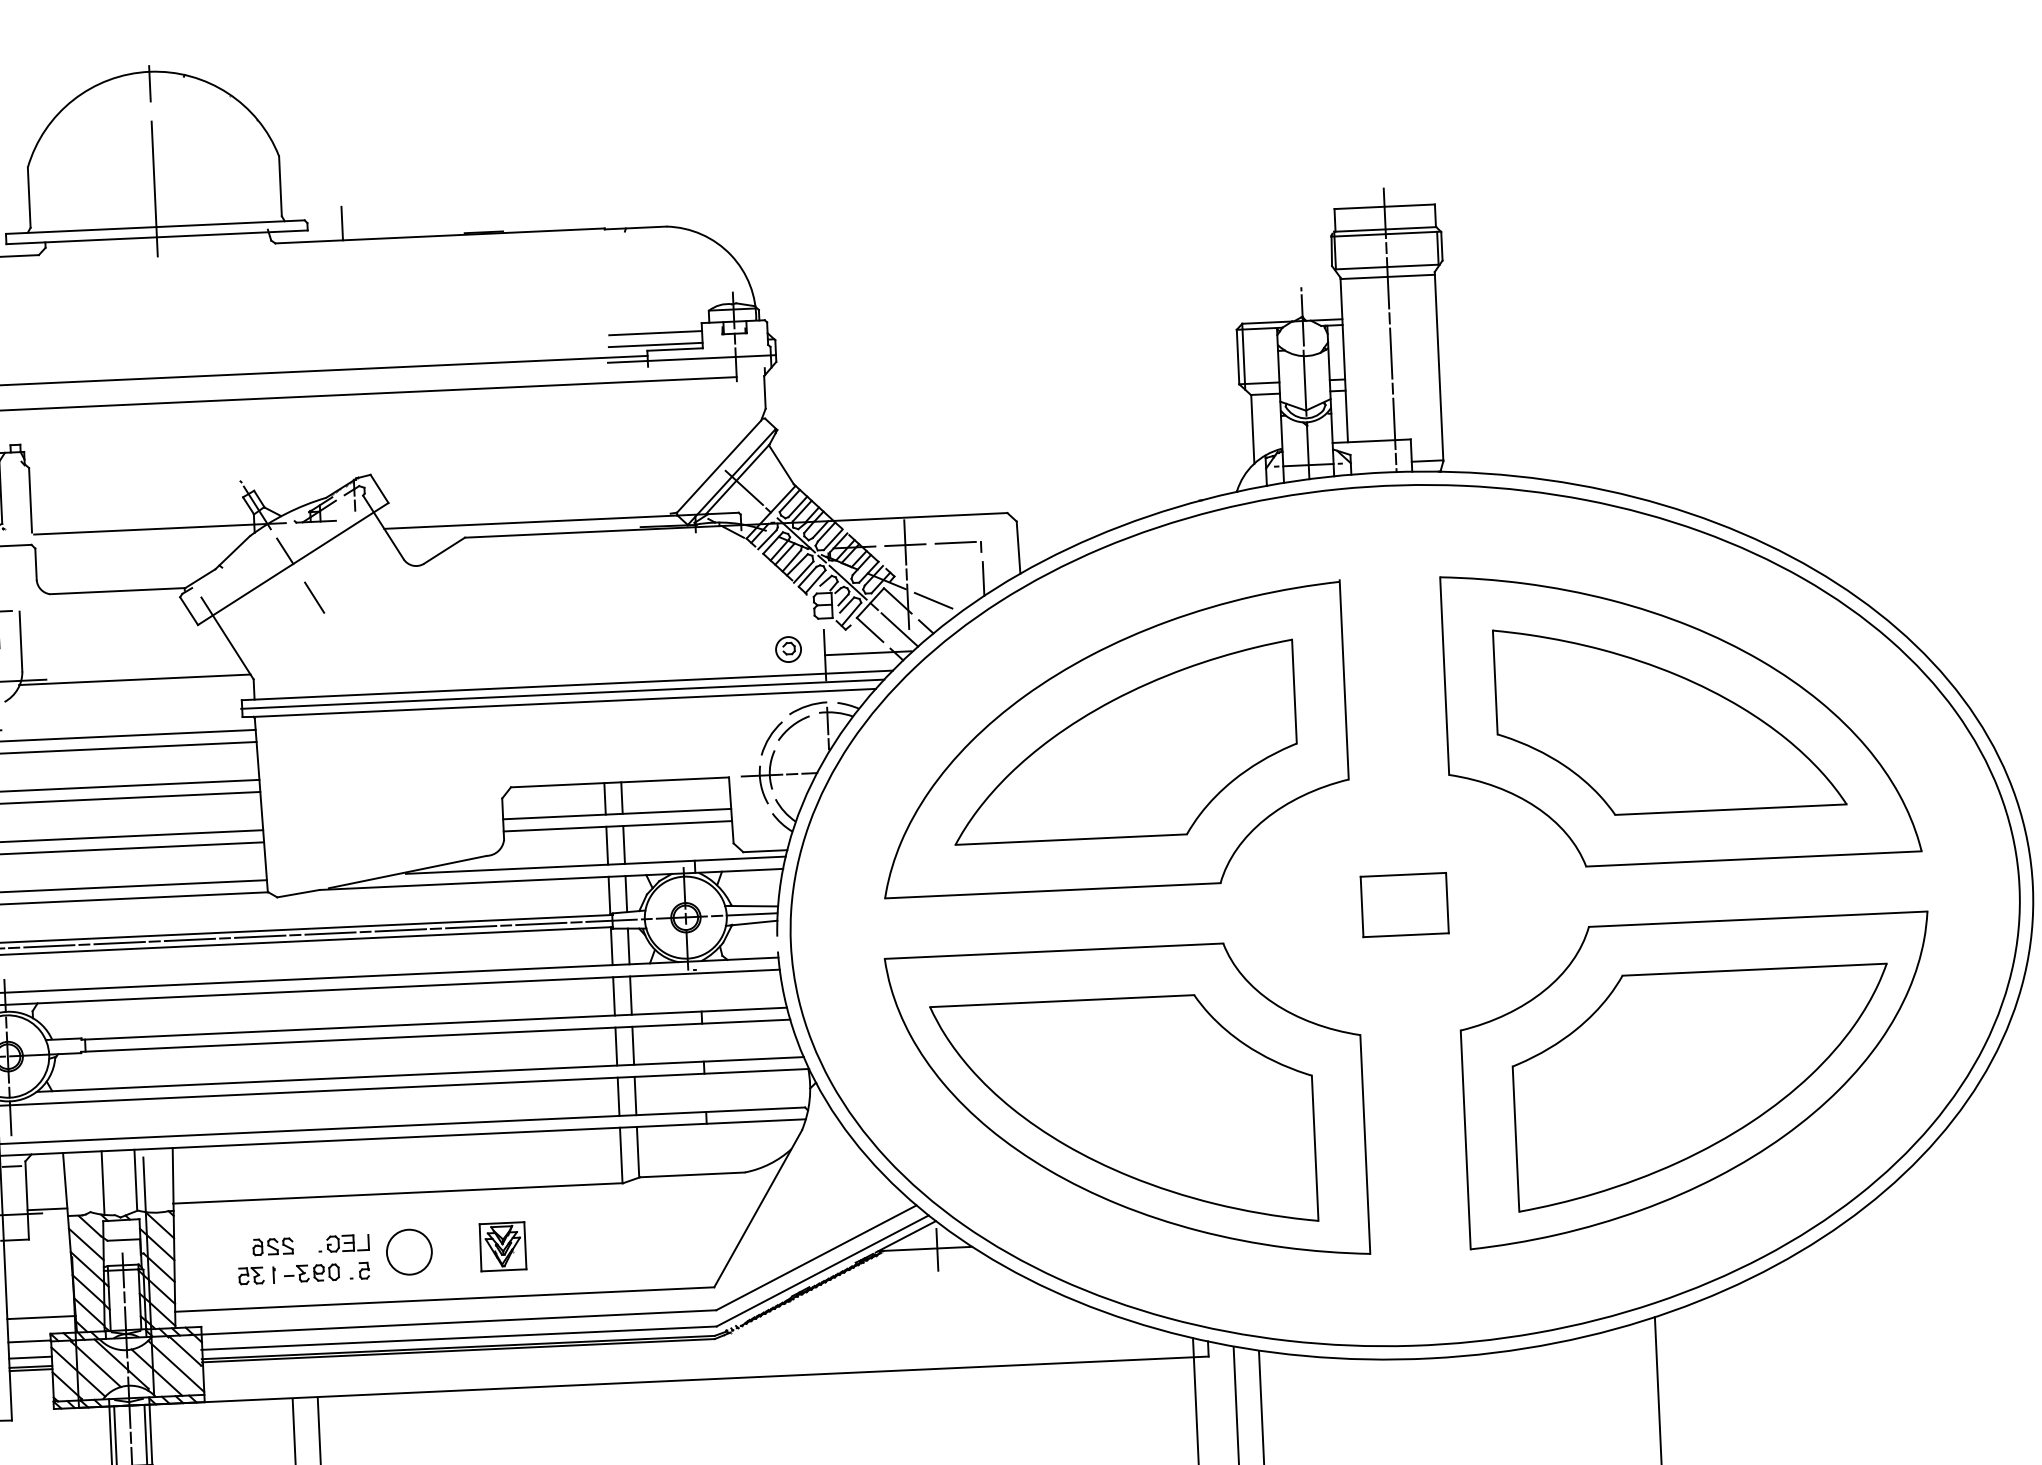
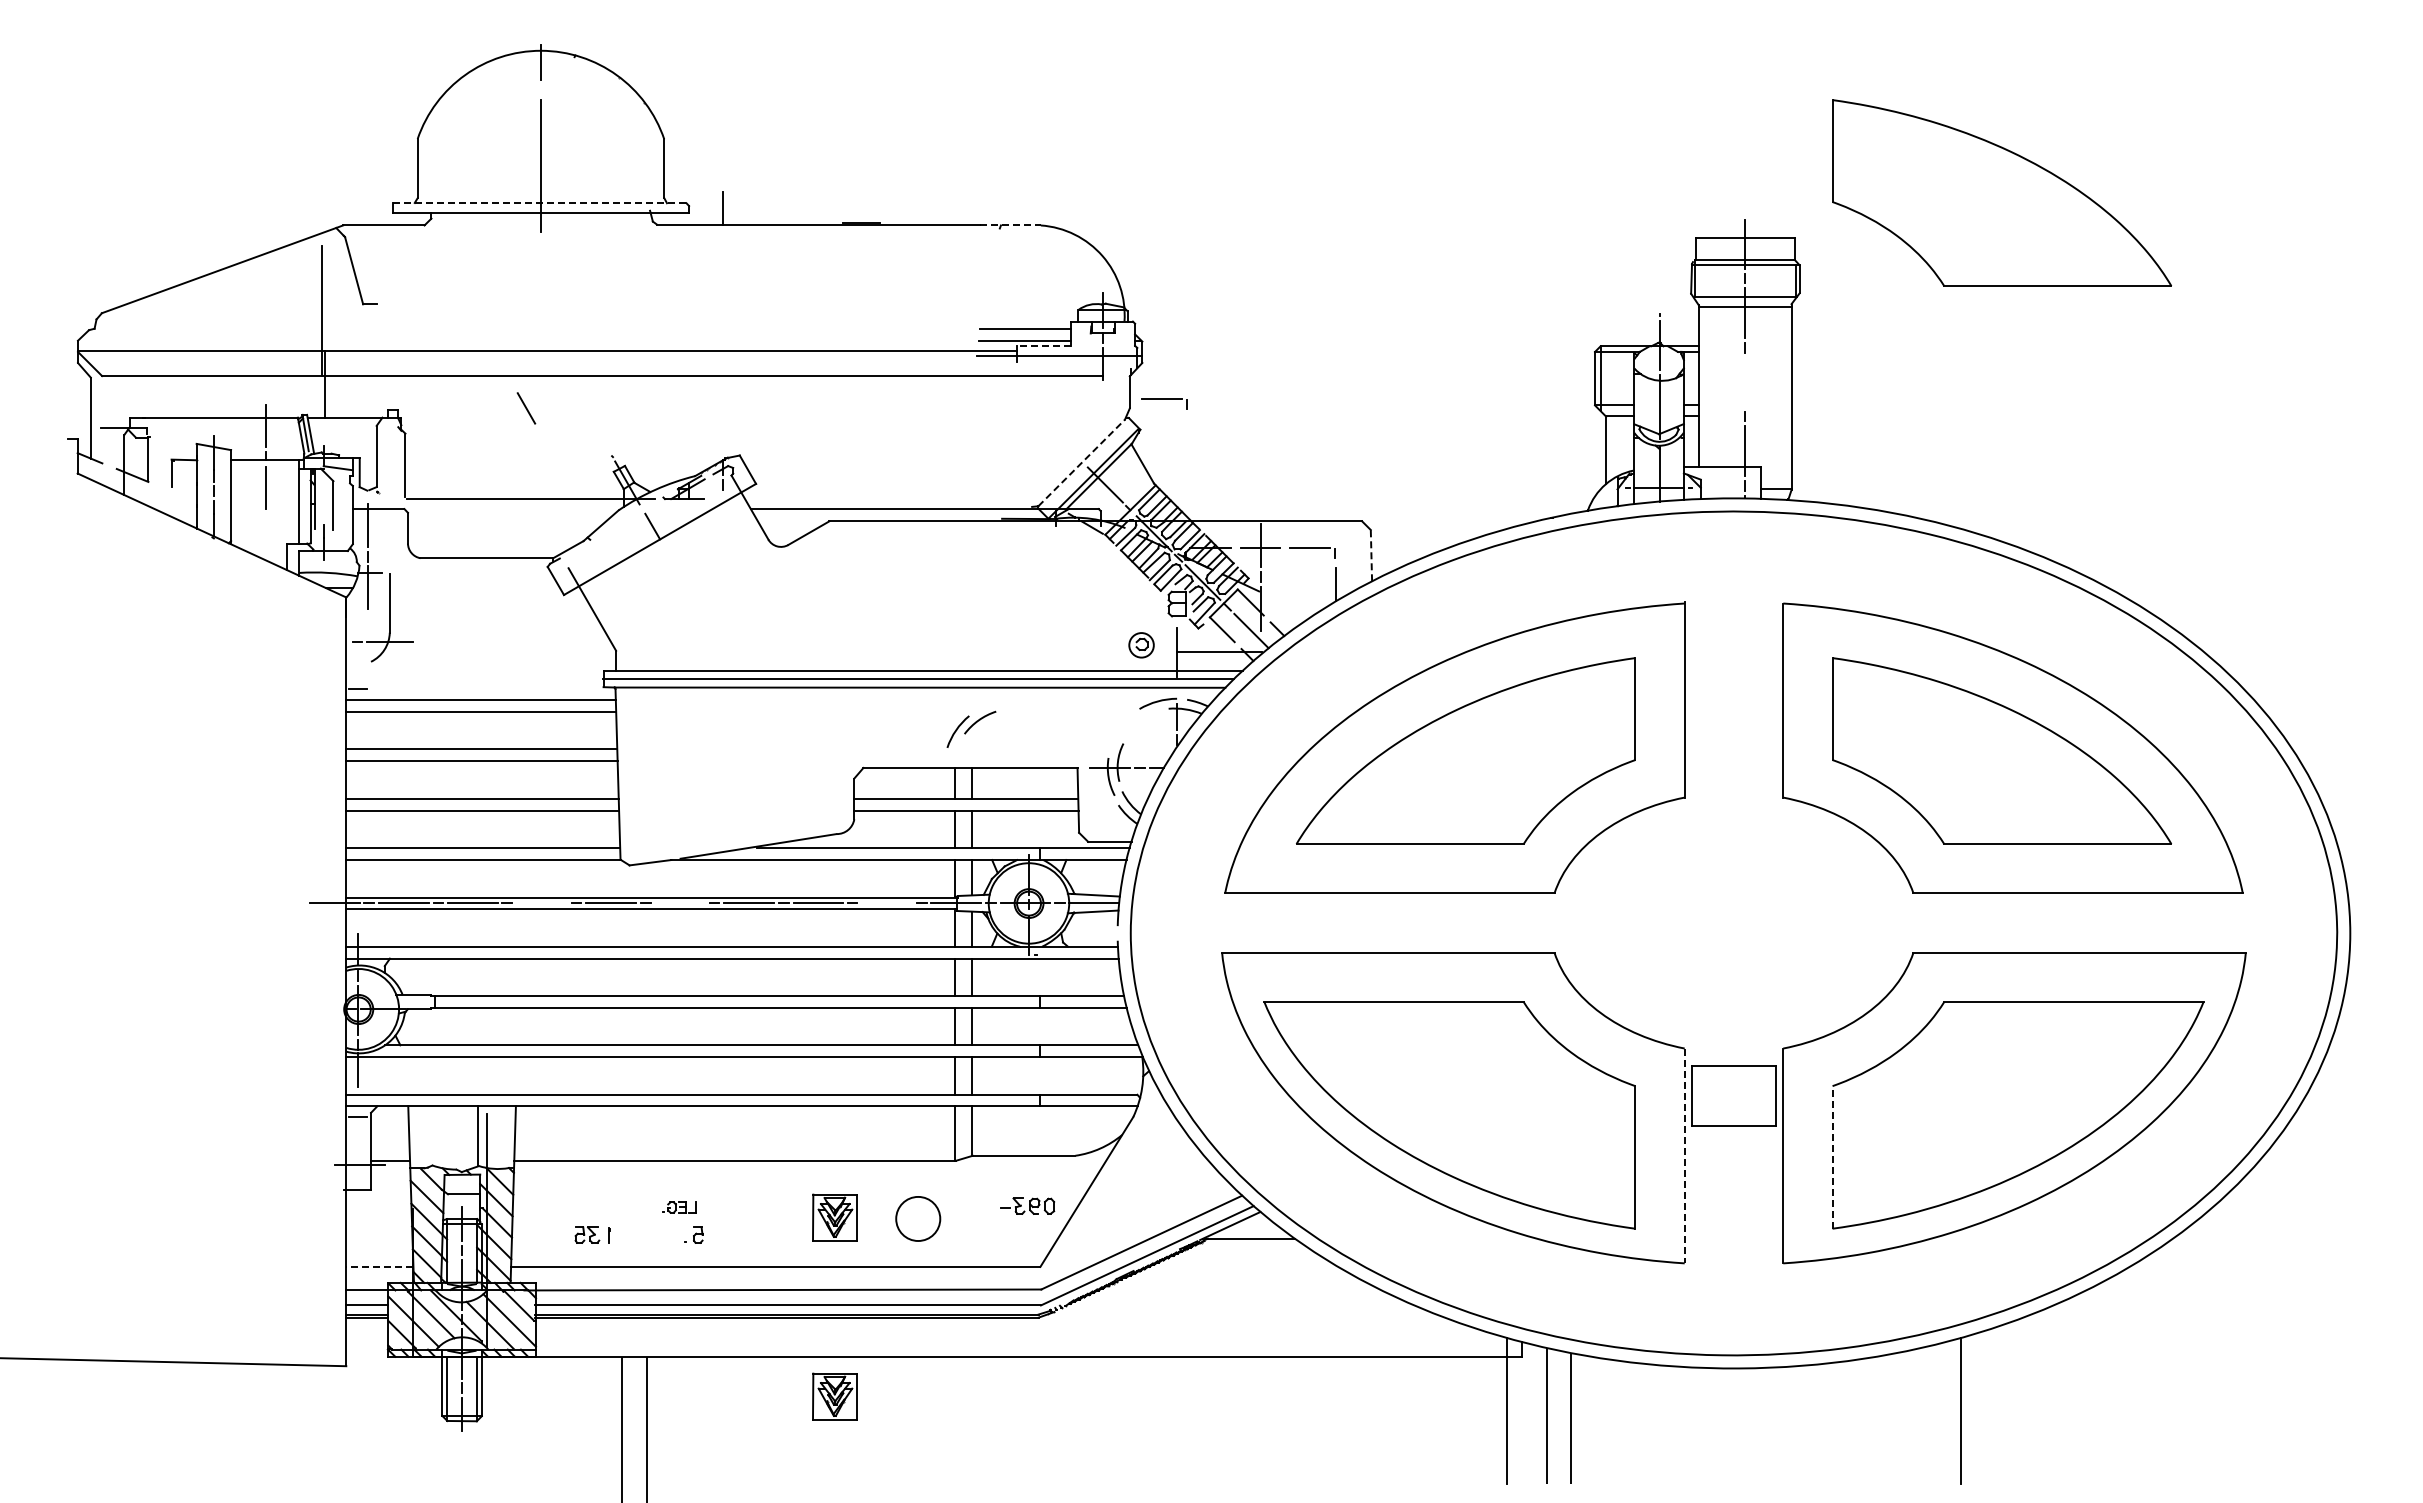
part: (1643, 148) -> (2001, 192), added
line: (154, 227) -> (539, 203), solid -> dashed
line: (636, 228) -> (1011, 225), solid -> dashed
line: (674, 349) -> (1043, 346), solid -> dashed
line: (1391, 352) -> (1745, 381), removed
part: (800, 402) -> (1164, 403), added
line: (719, 466) -> (1082, 462), solid -> dashed
line: (1018, 547) -> (1371, 555), solid -> dashed
line: (314, 597) -> (526, 408), moved
line: (933, 600) -> (1285, 603), removed
line: (134, 679) -> (499, 645), removed
part: (785, 734) -> (971, 728), moved
part: (1404, 904) -> (1733, 1095), moved
line: (540, 924) -> (886, 903), removed
line: (329, 933) -> (679, 903), removed
line: (189, 940) -> (541, 903), removed
line: (1515, 1138) -> (1832, 1156), solid -> dashed
line: (1365, 1145) -> (1684, 1156), solid -> dashed
line: (103, 1182) -> (446, 1137), removed
part: (343, 1243) -> (679, 1207), size x0.7
part: (272, 1245) -> (609, 1206), removed
line: (937, 1249) -> (1260, 1239), removed
circle: (409, 1251) -> (918, 1218), moved
part: (311, 1272) -> (1027, 1205), moved
line: (41, 1317) -> (379, 1266), solid -> dashed
part: (510, 1428) -> (834, 1396), added

